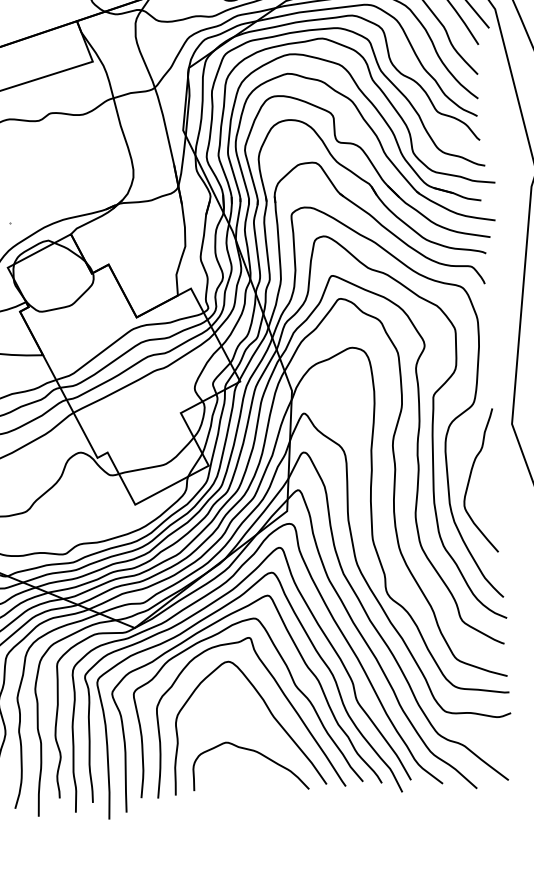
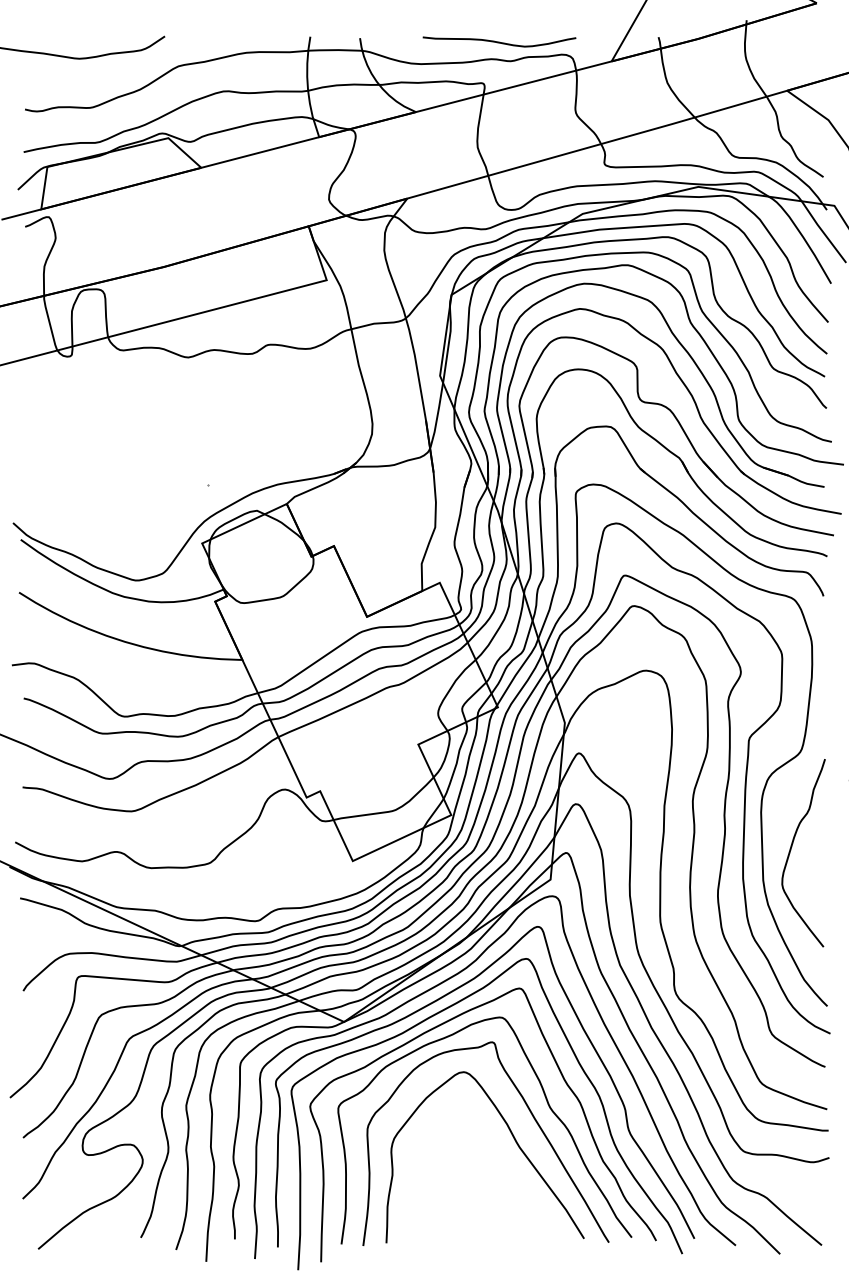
curve: (258, 753) -> (497, 1194), removed

